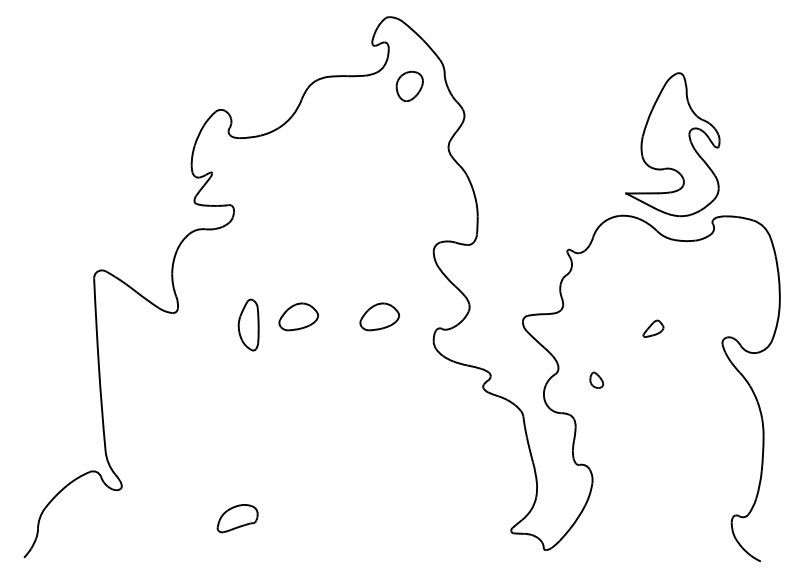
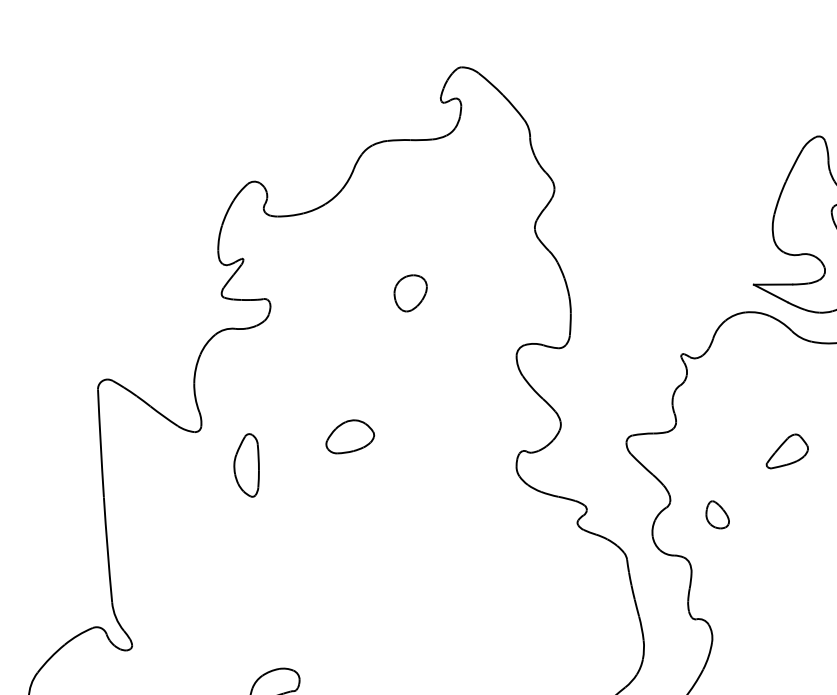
part: (409, 86) -> (410, 293), moved
part: (379, 316) -> (449, 436), removed
part: (248, 324) -> (246, 464), moved
part: (653, 328) -> (787, 451), size x1.67
part: (596, 380) -> (717, 515), size x1.43

